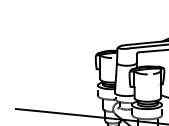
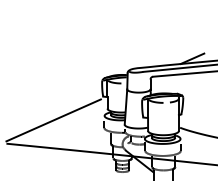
line: (54, 89) -> (53, 120), added

